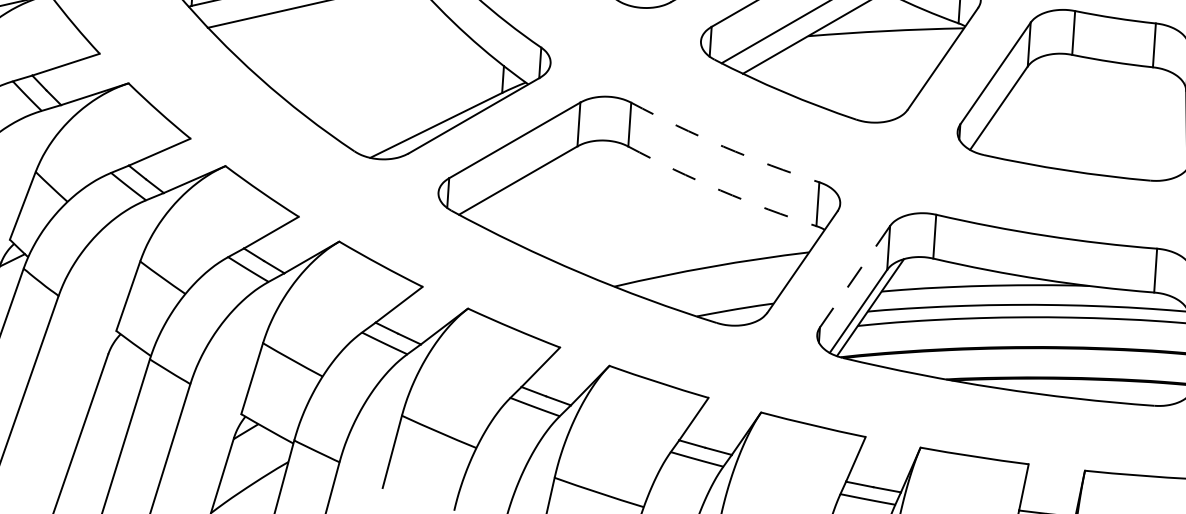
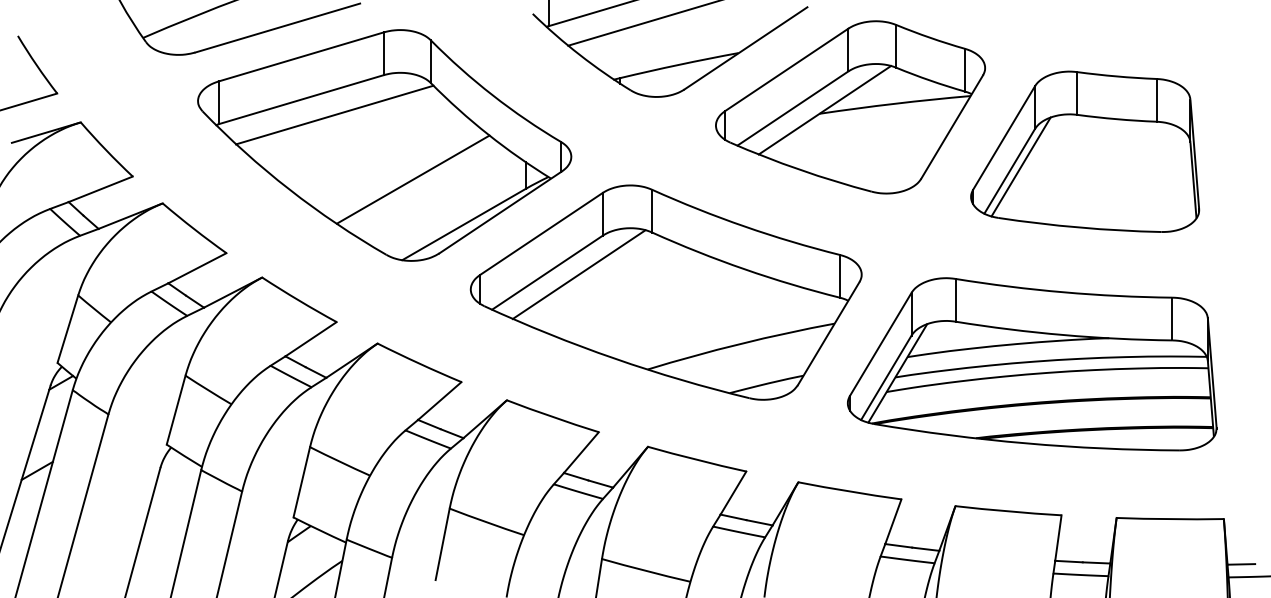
line: (386, 75) -> (412, 179), added
line: (1010, 103) -> (1020, 166), added
arc: (723, 146) -> (744, 226), dashed -> solid
line: (549, 184) -> (578, 274), added
arc: (720, 190) -> (744, 269), dashed -> solid
line: (854, 276) -> (880, 344), dashed -> solid

